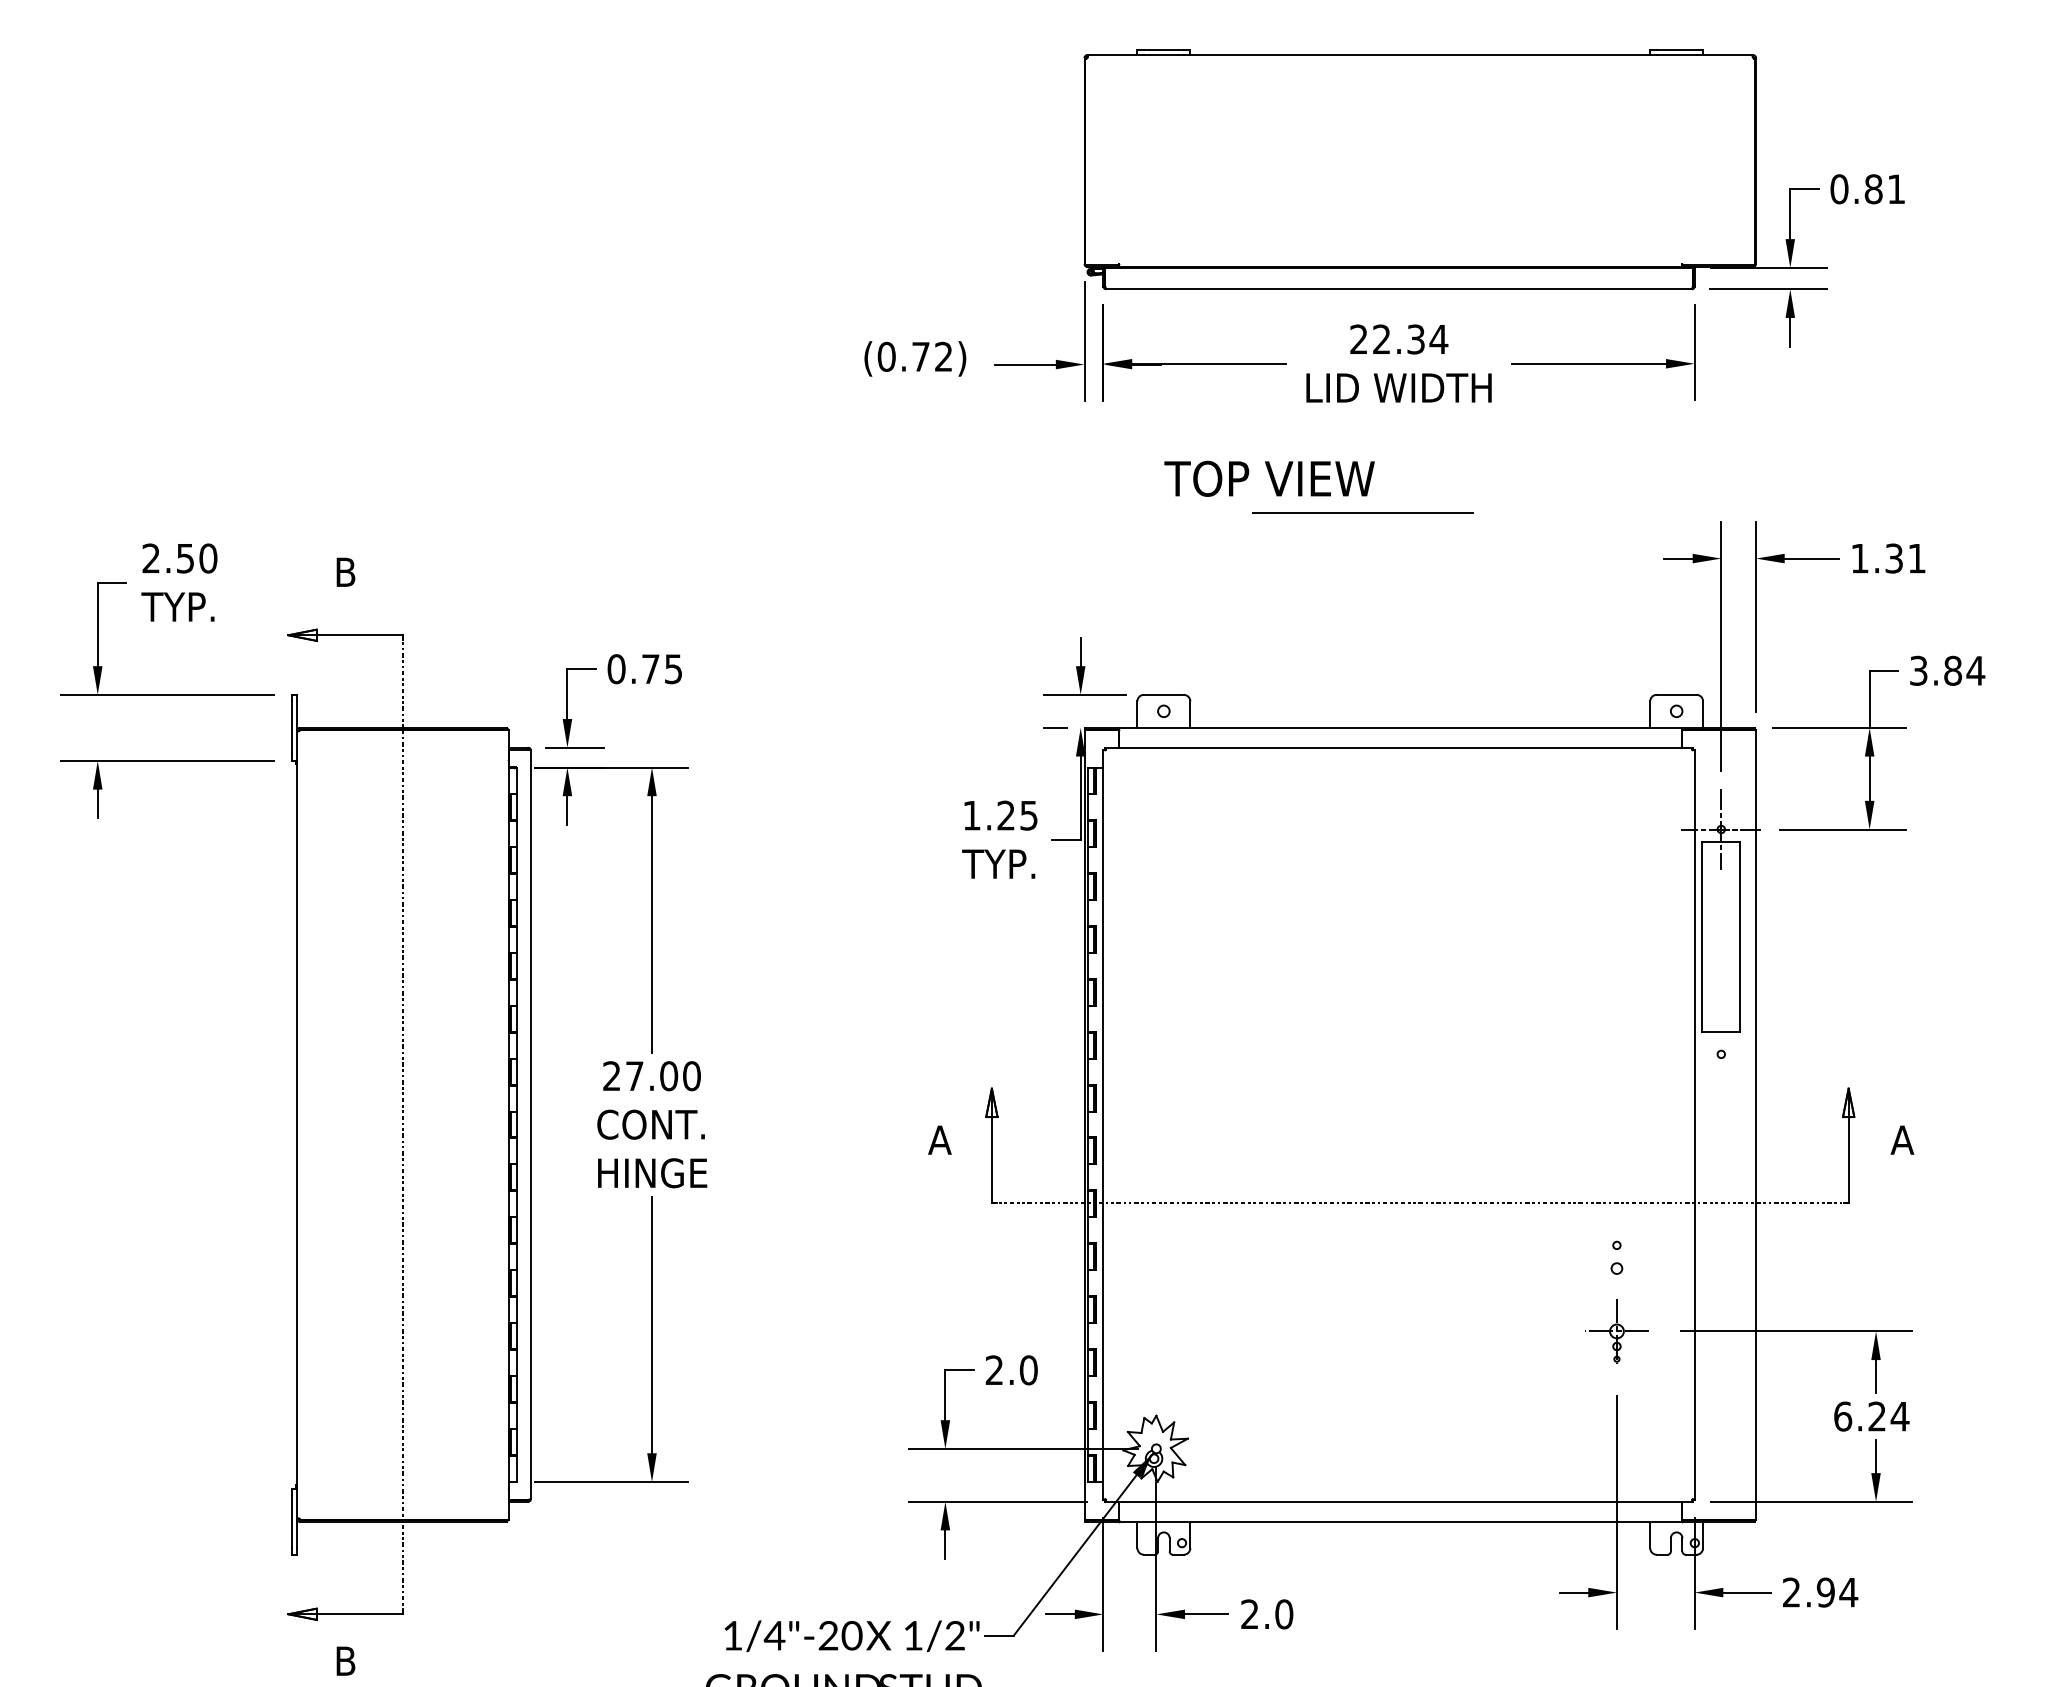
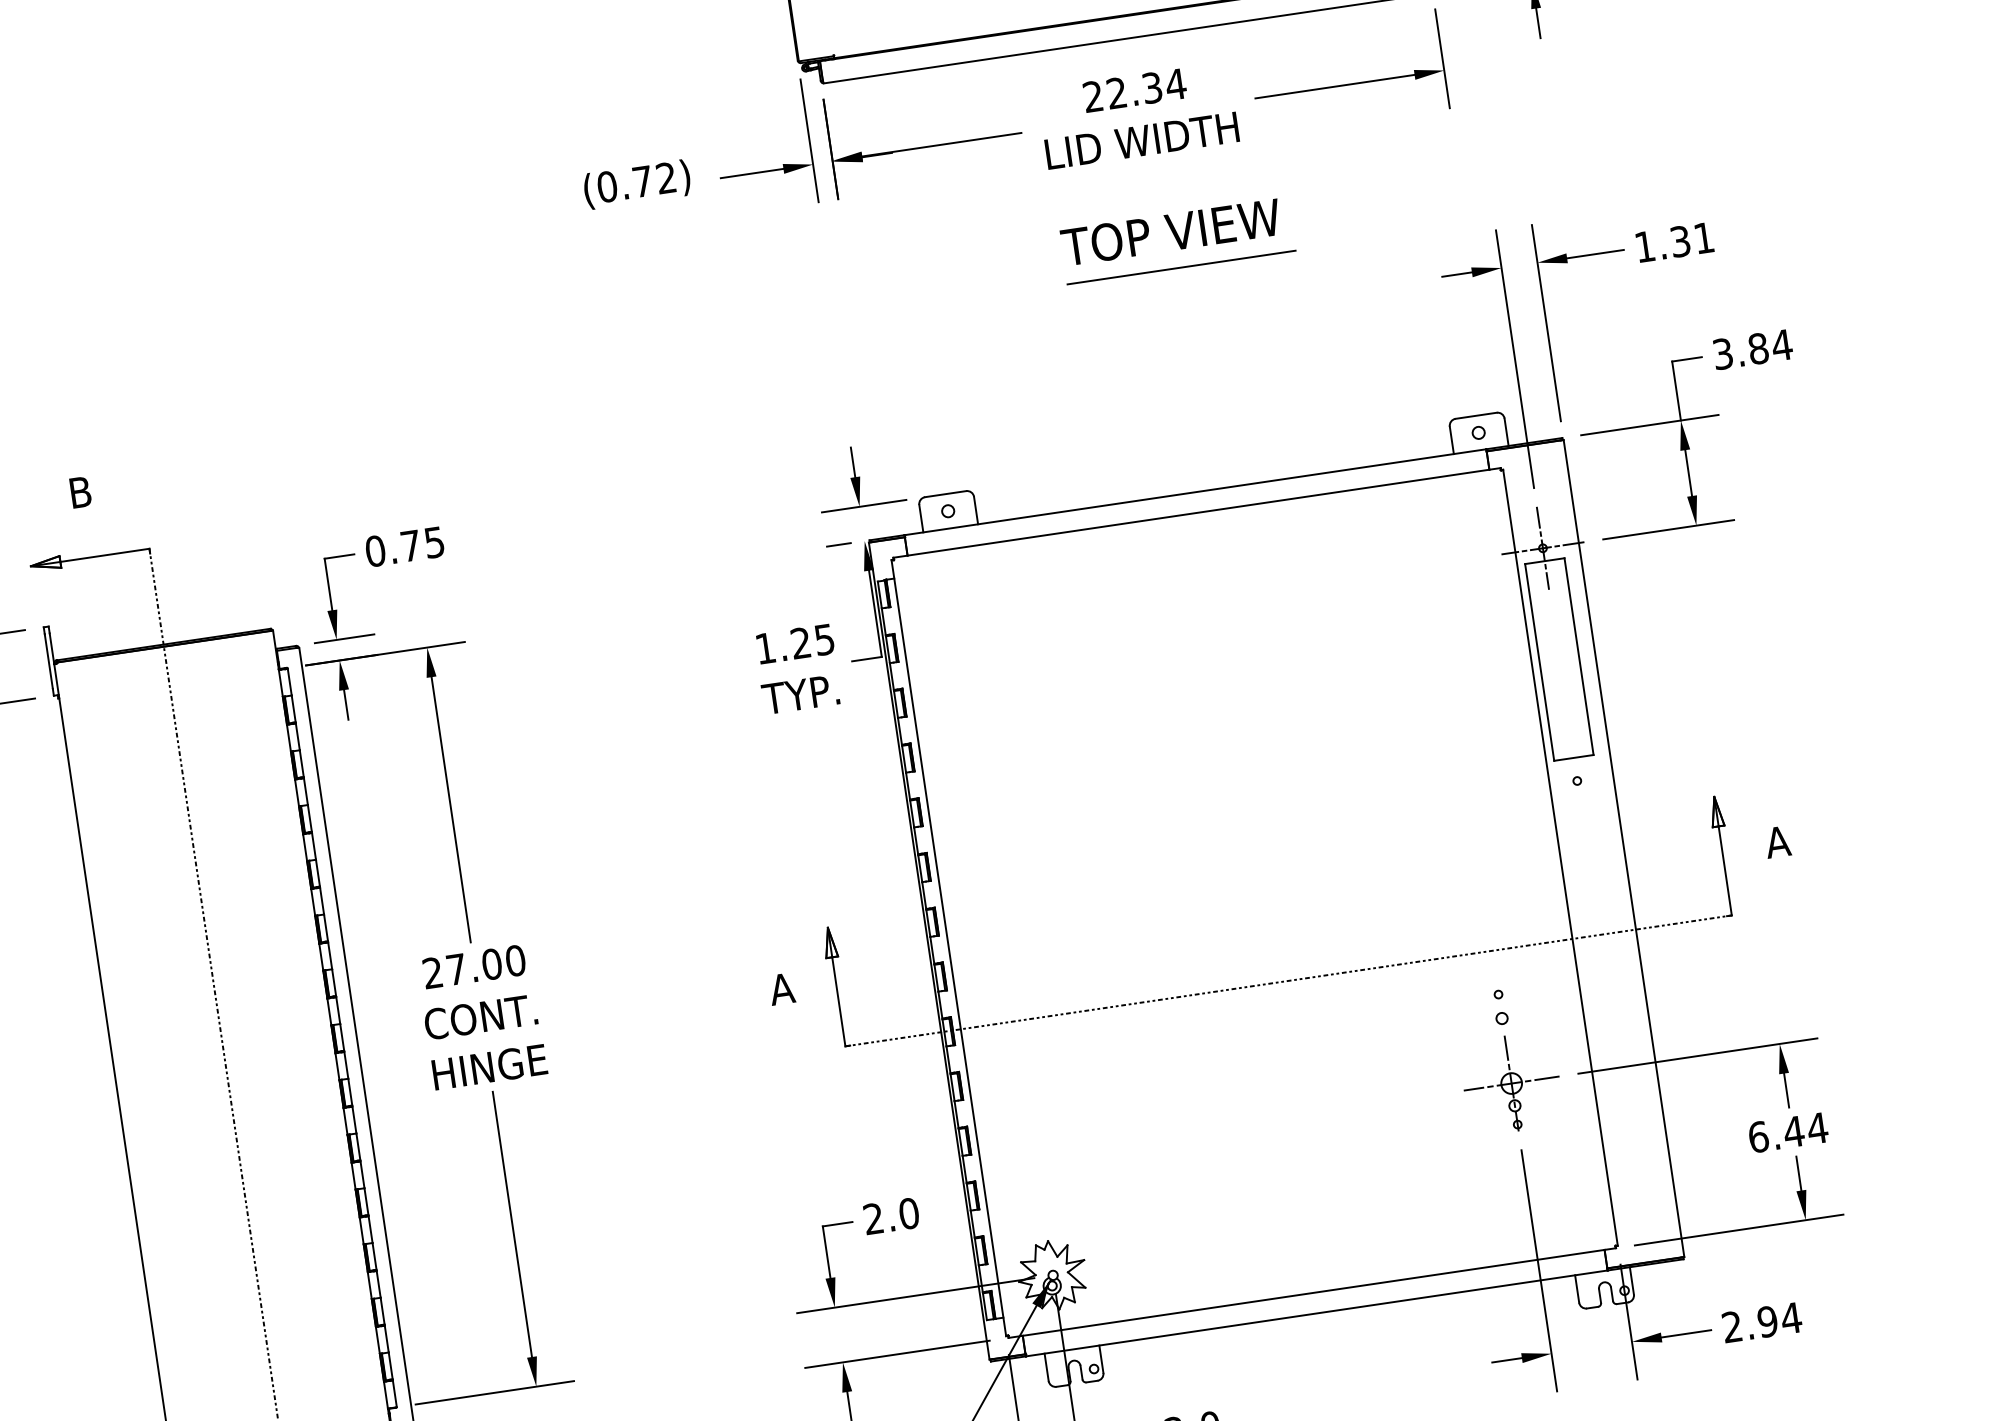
text: (1269, 478) -> (1170, 232), moved
line: (1362, 512) -> (1181, 266), moved
part: (1616, 1331) -> (1511, 1083), size x1.43
text: (1876, 1416) -> (1793, 1131), 6.24 -> 6.44

